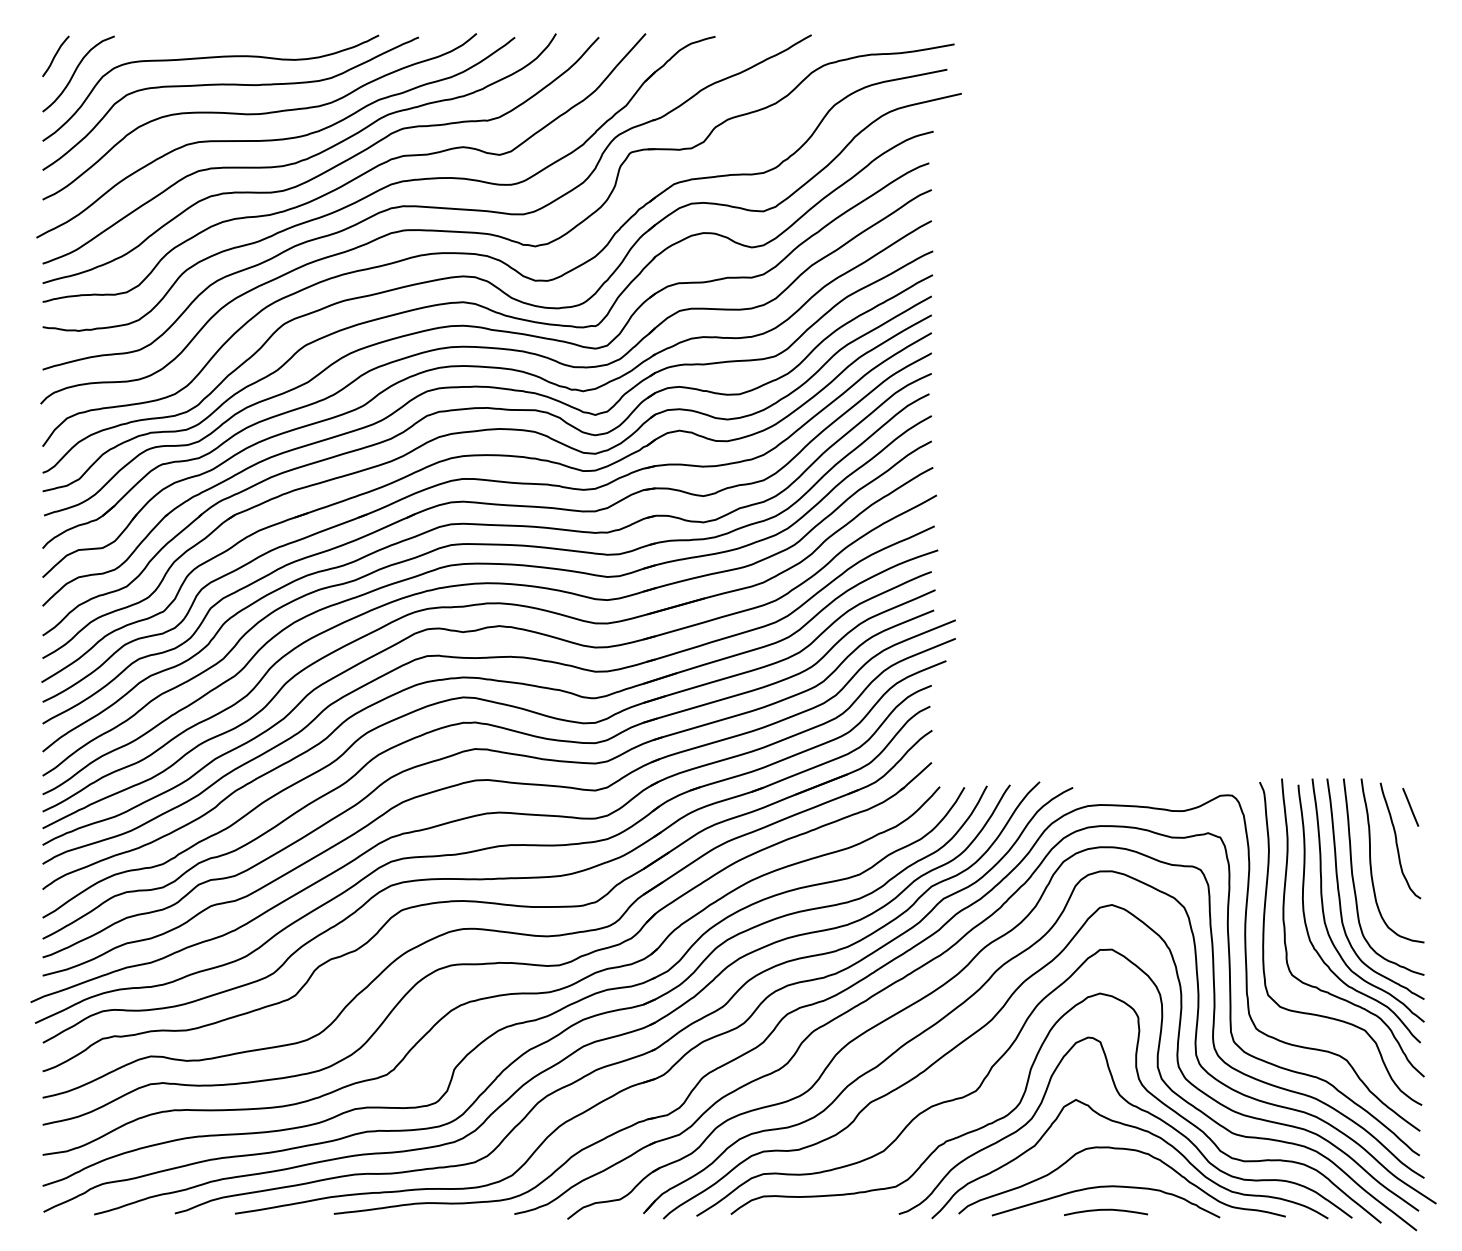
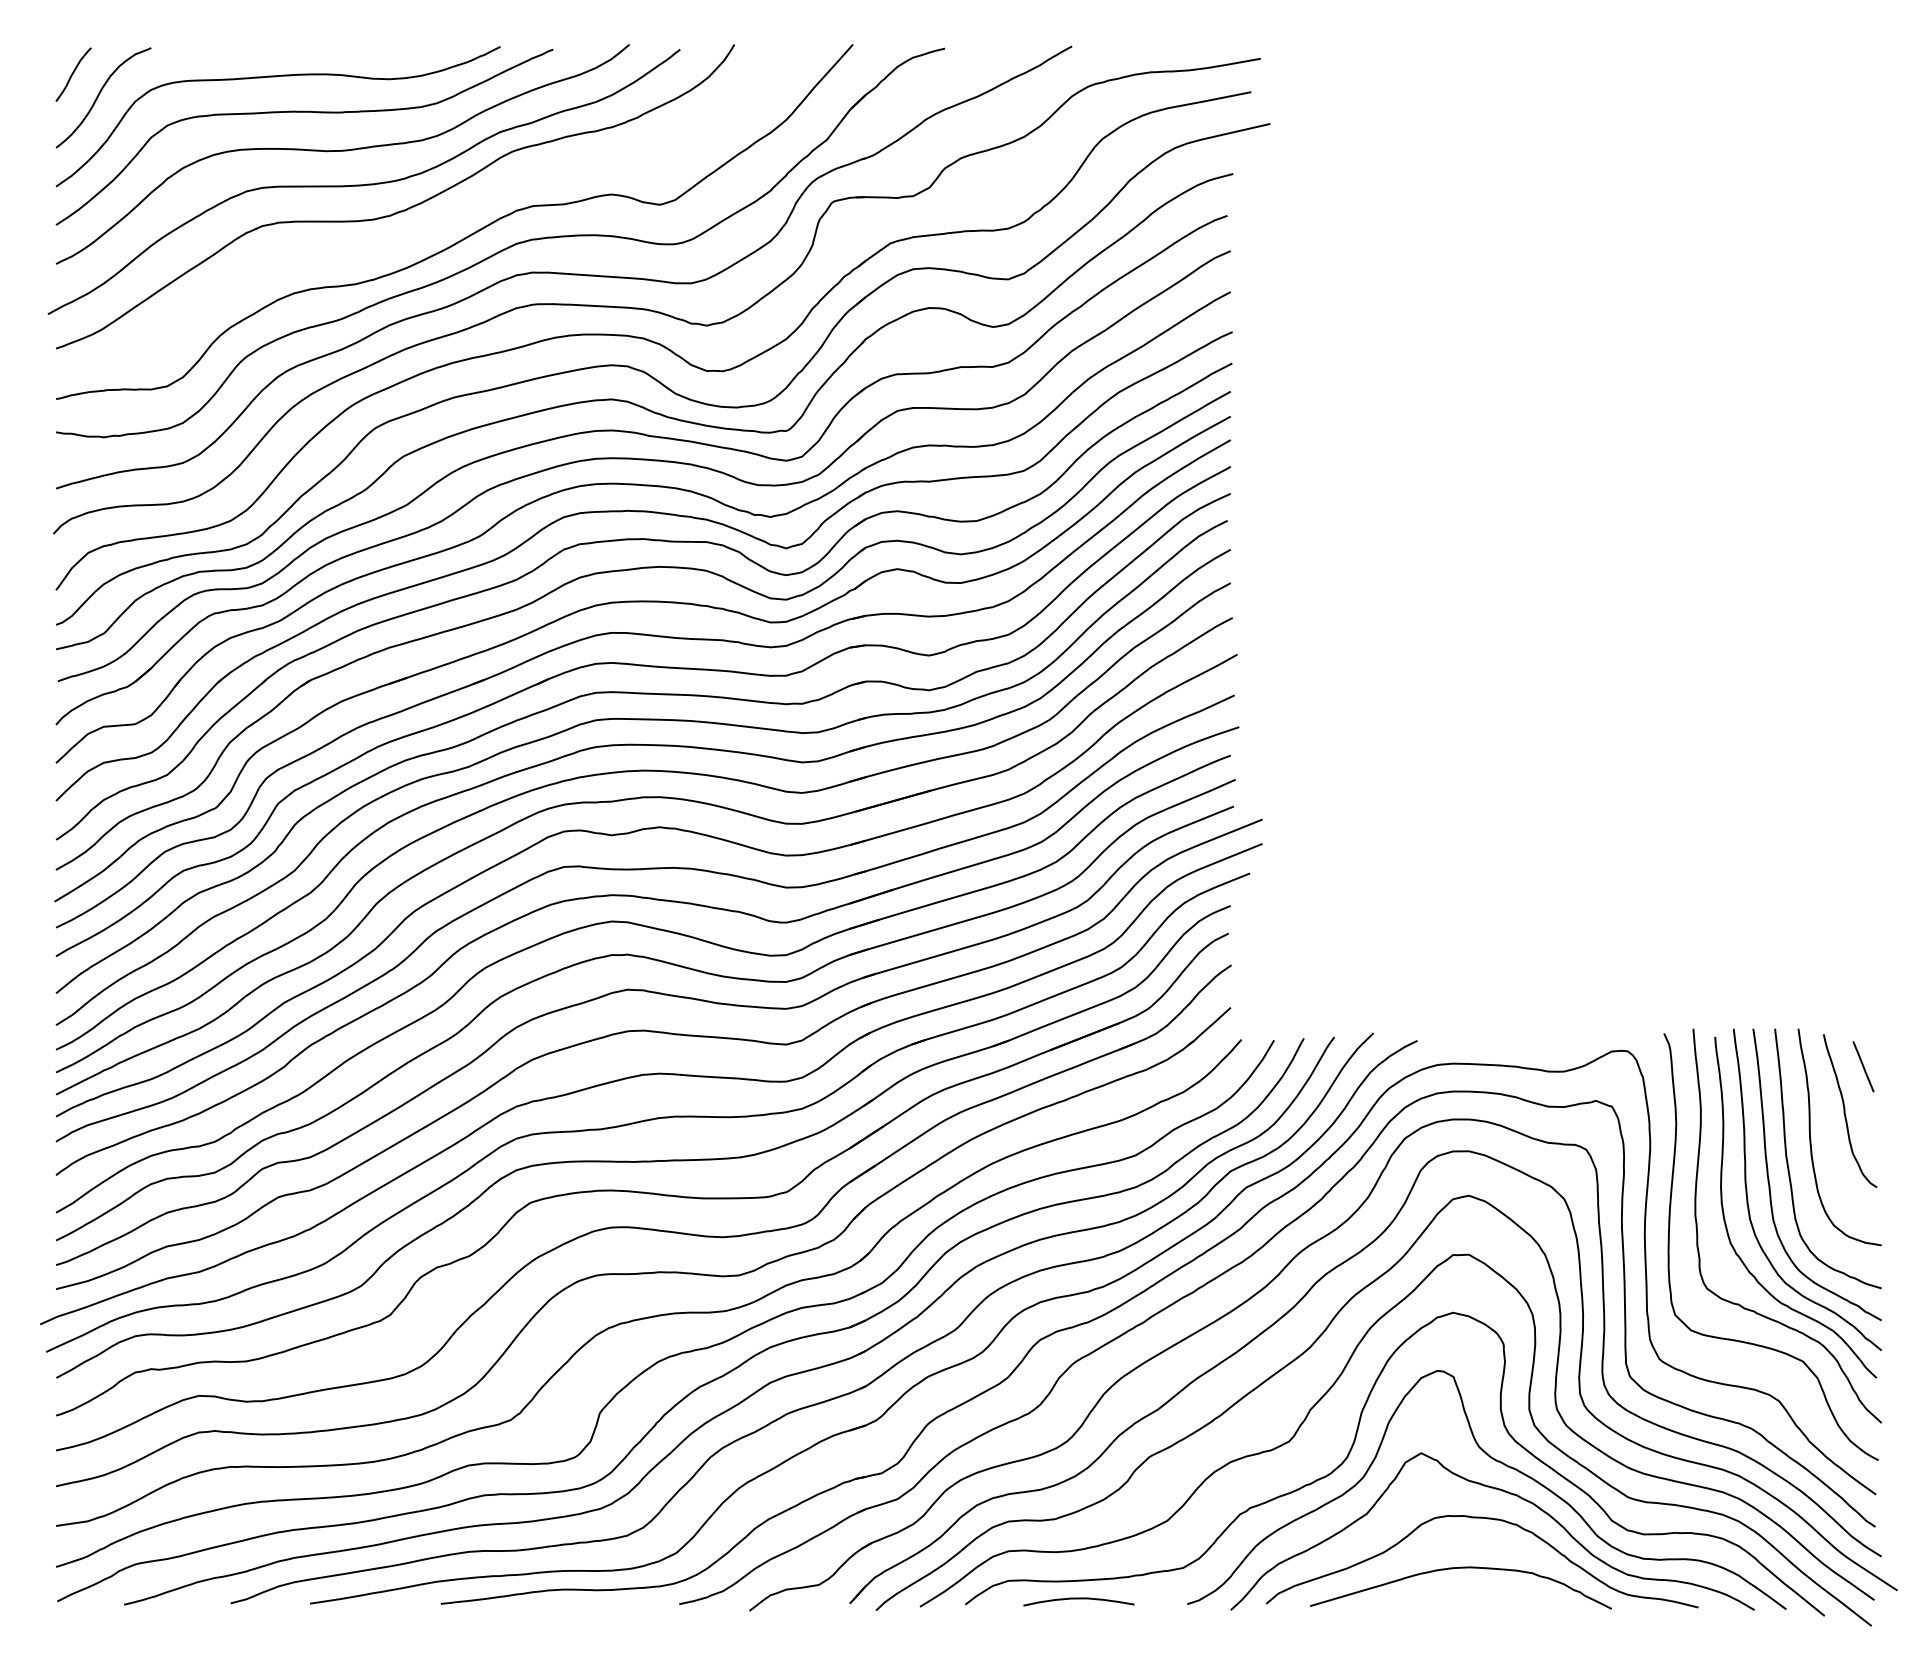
curve: (326, 170) -> (430, 225), removed
curve: (1105, 1210) -> (1078, 1599), moved

